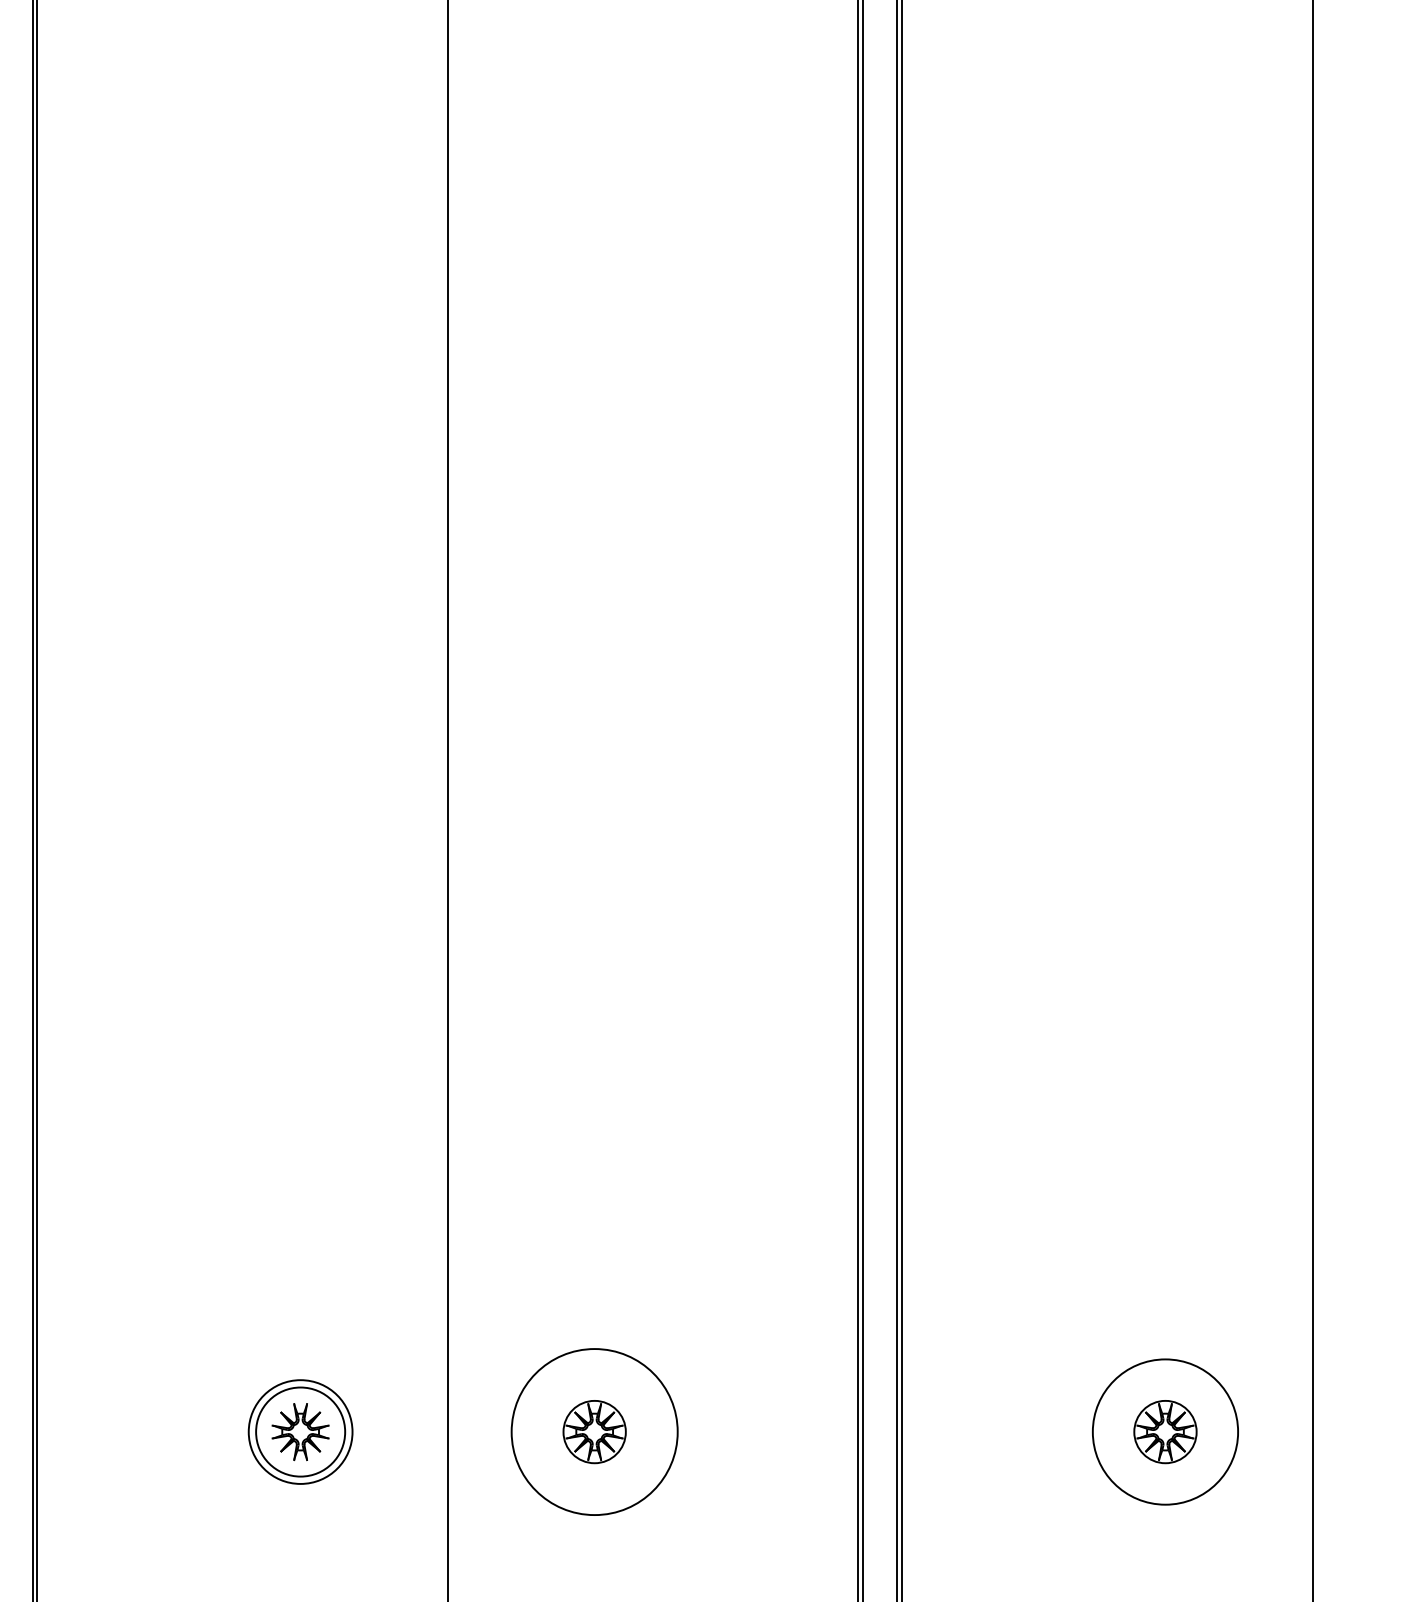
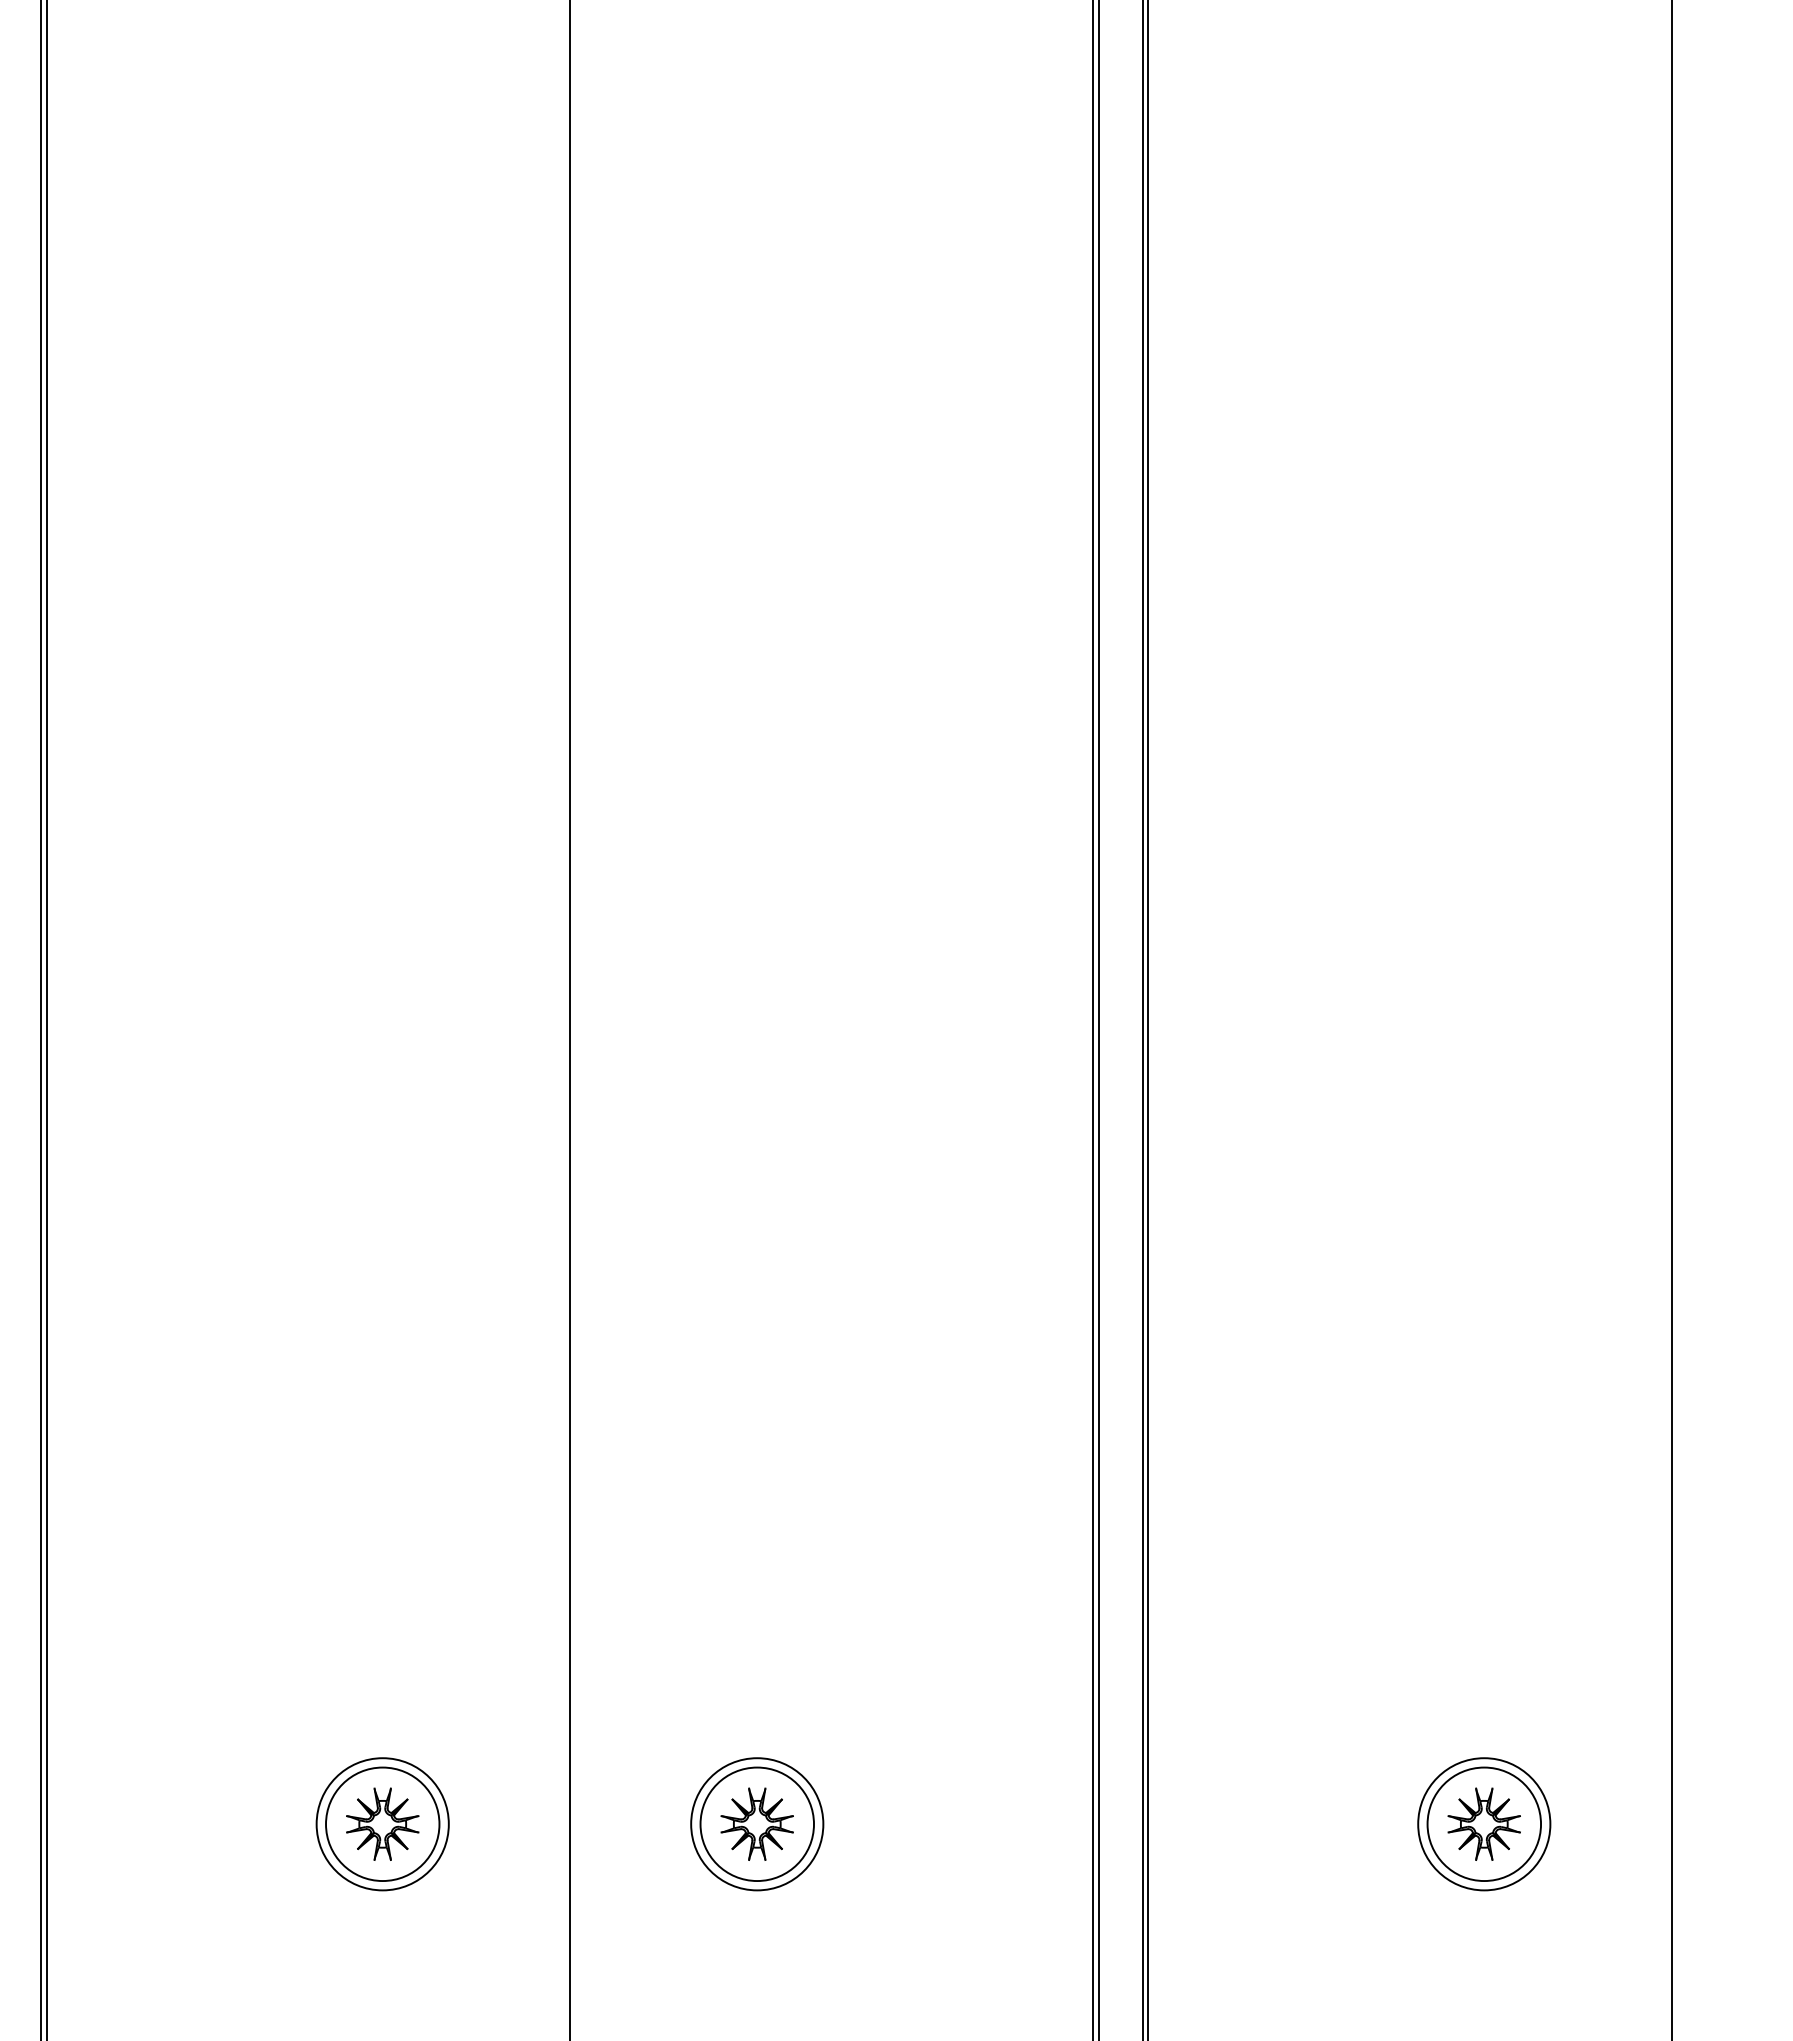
circle: (594, 1432) -> (757, 1824), size x0.62
circle: (594, 1432) -> (757, 1824), size x1.43
circle: (1165, 1432) -> (1484, 1824), size x0.71
circle: (1165, 1432) -> (1484, 1824), size x1.43

